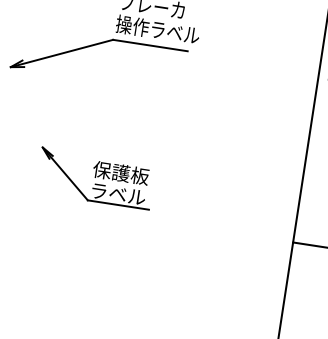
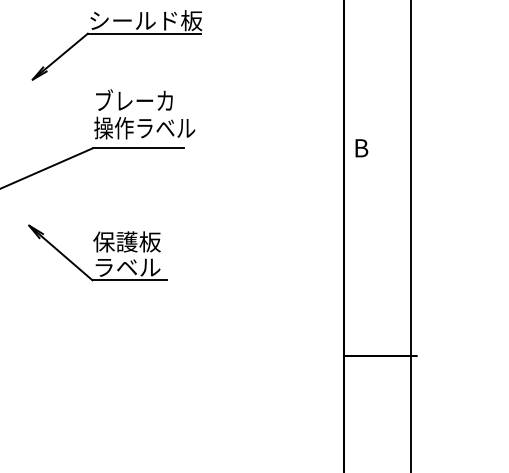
part: (95, 178) -> (97, 252), moved

